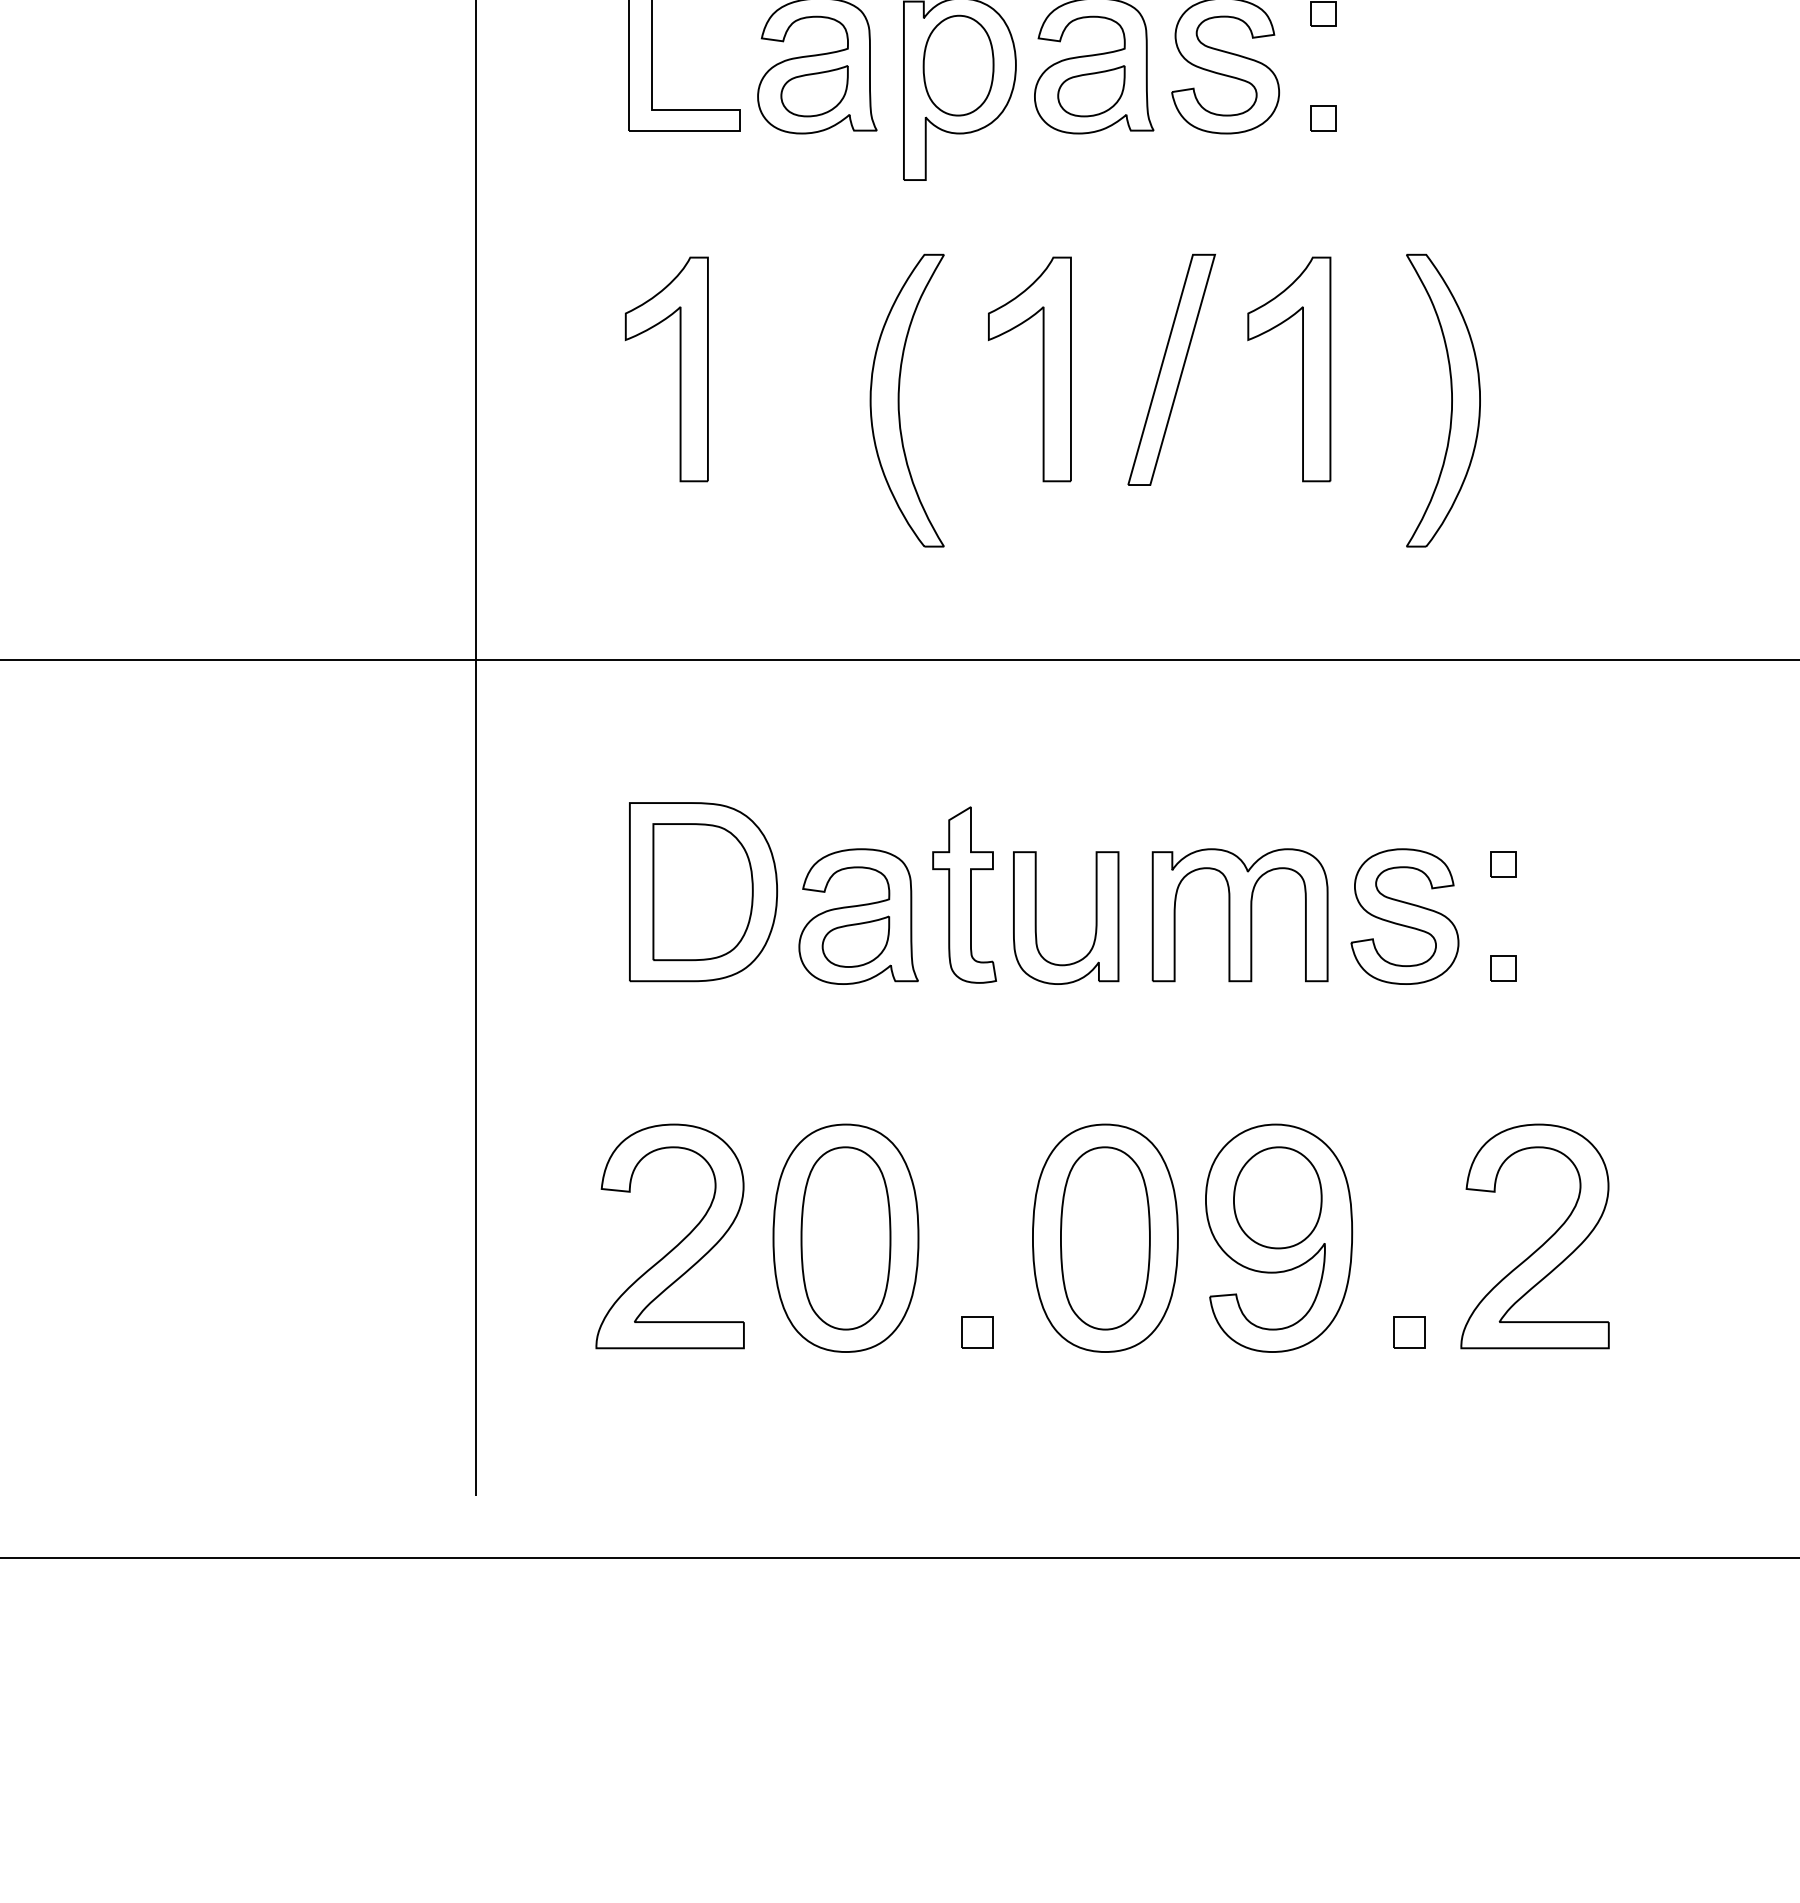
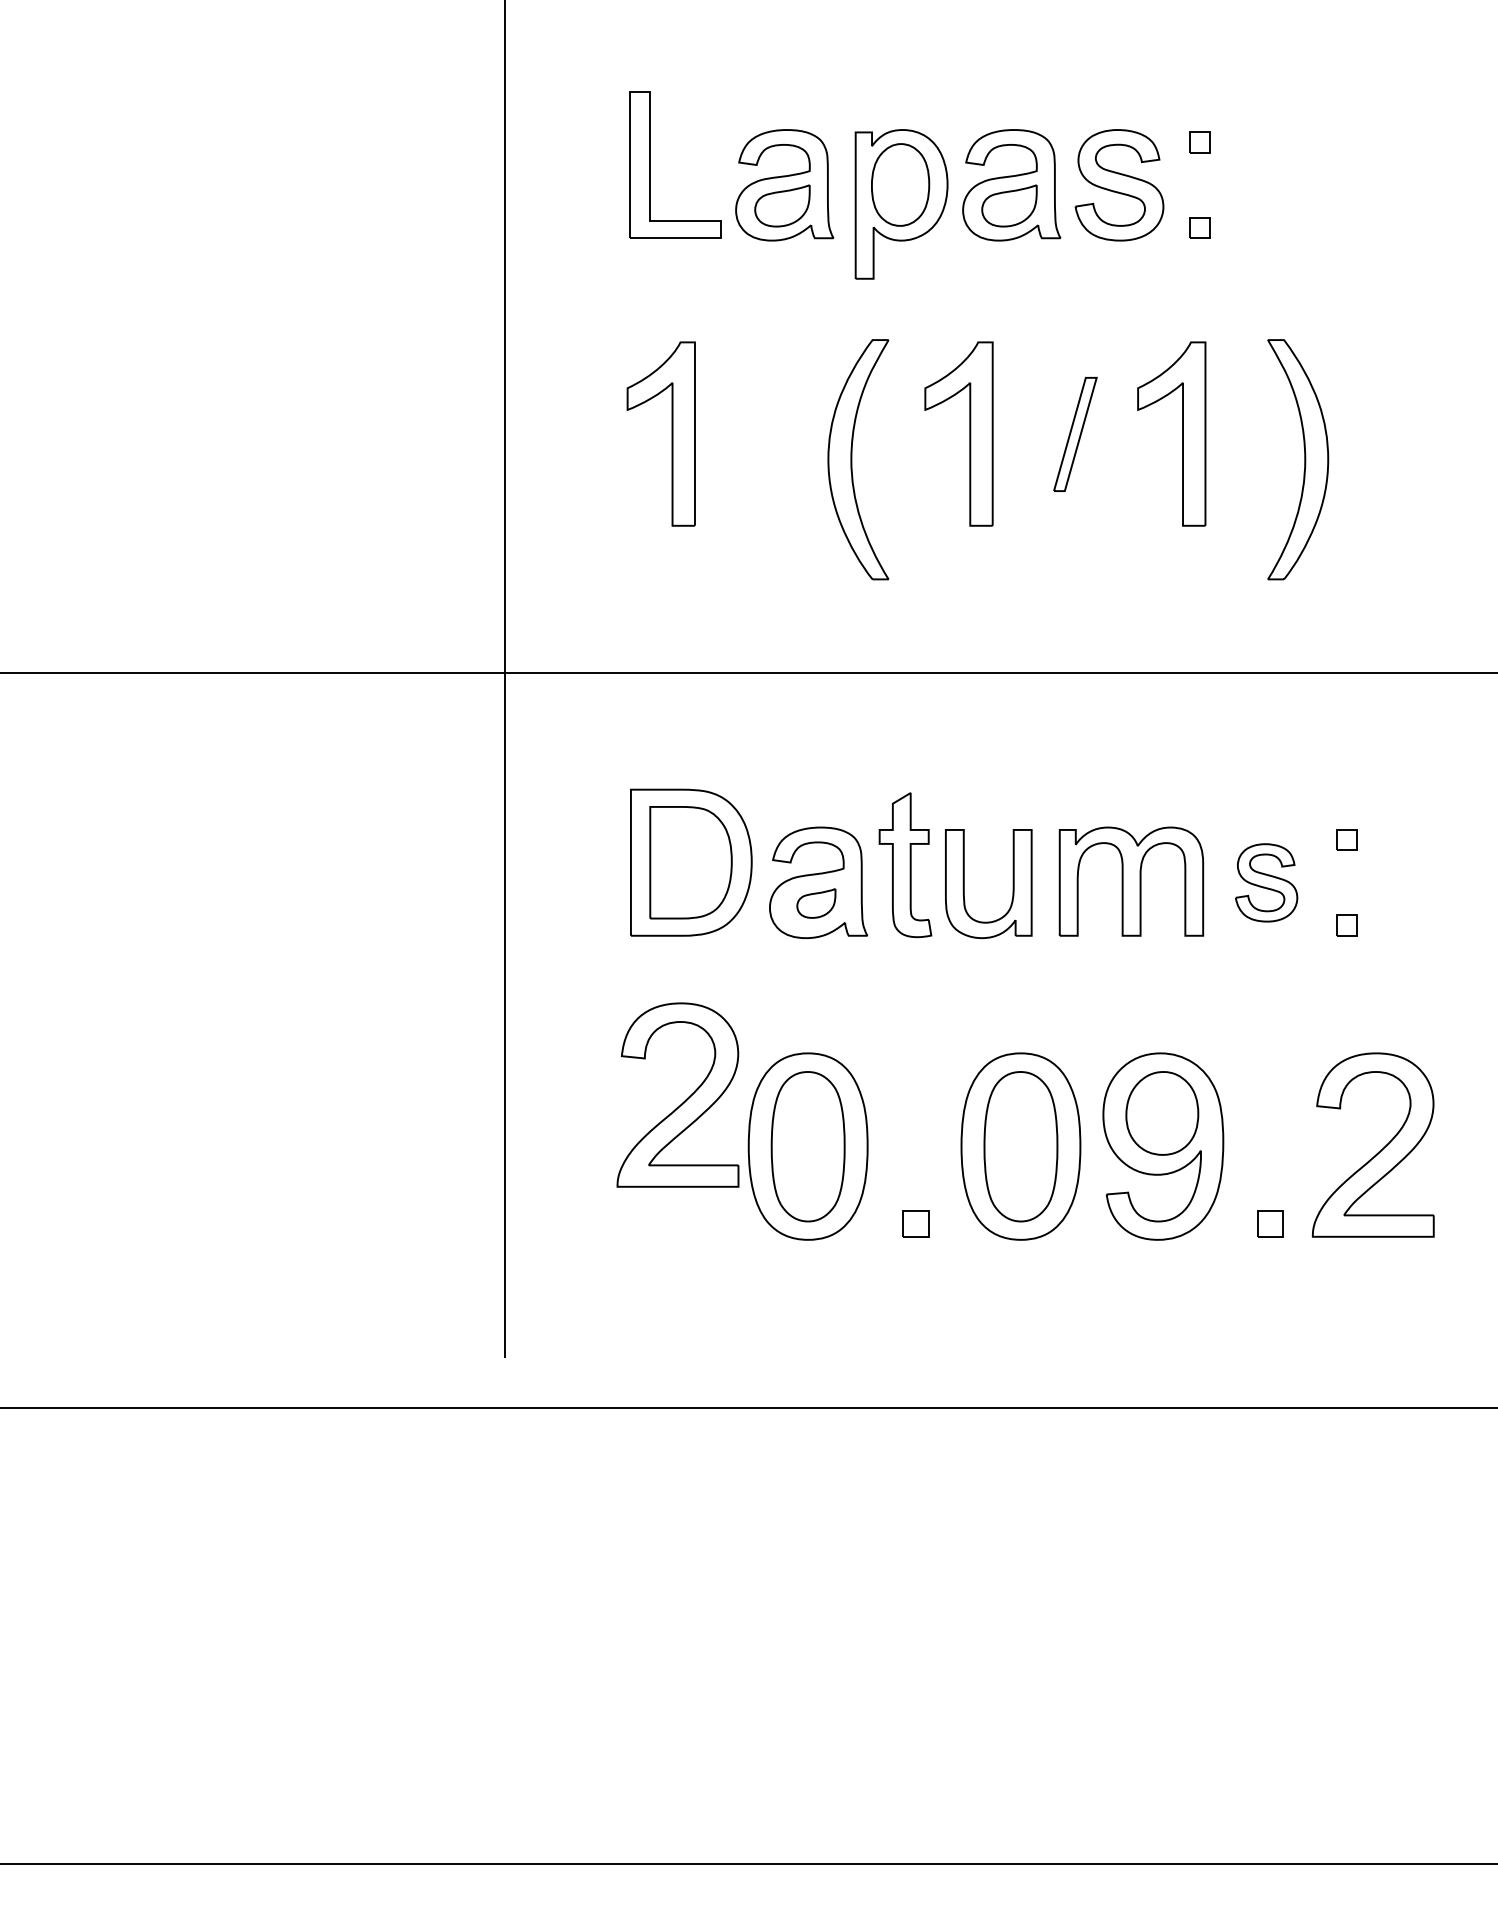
part: (1171, 369) -> (1075, 434), size x0.6
part: (1404, 916) -> (1266, 882), size x0.7
part: (856, 941) -> (816, 903), size x0.7
part: (678, 1243) -> (684, 1100), moved

